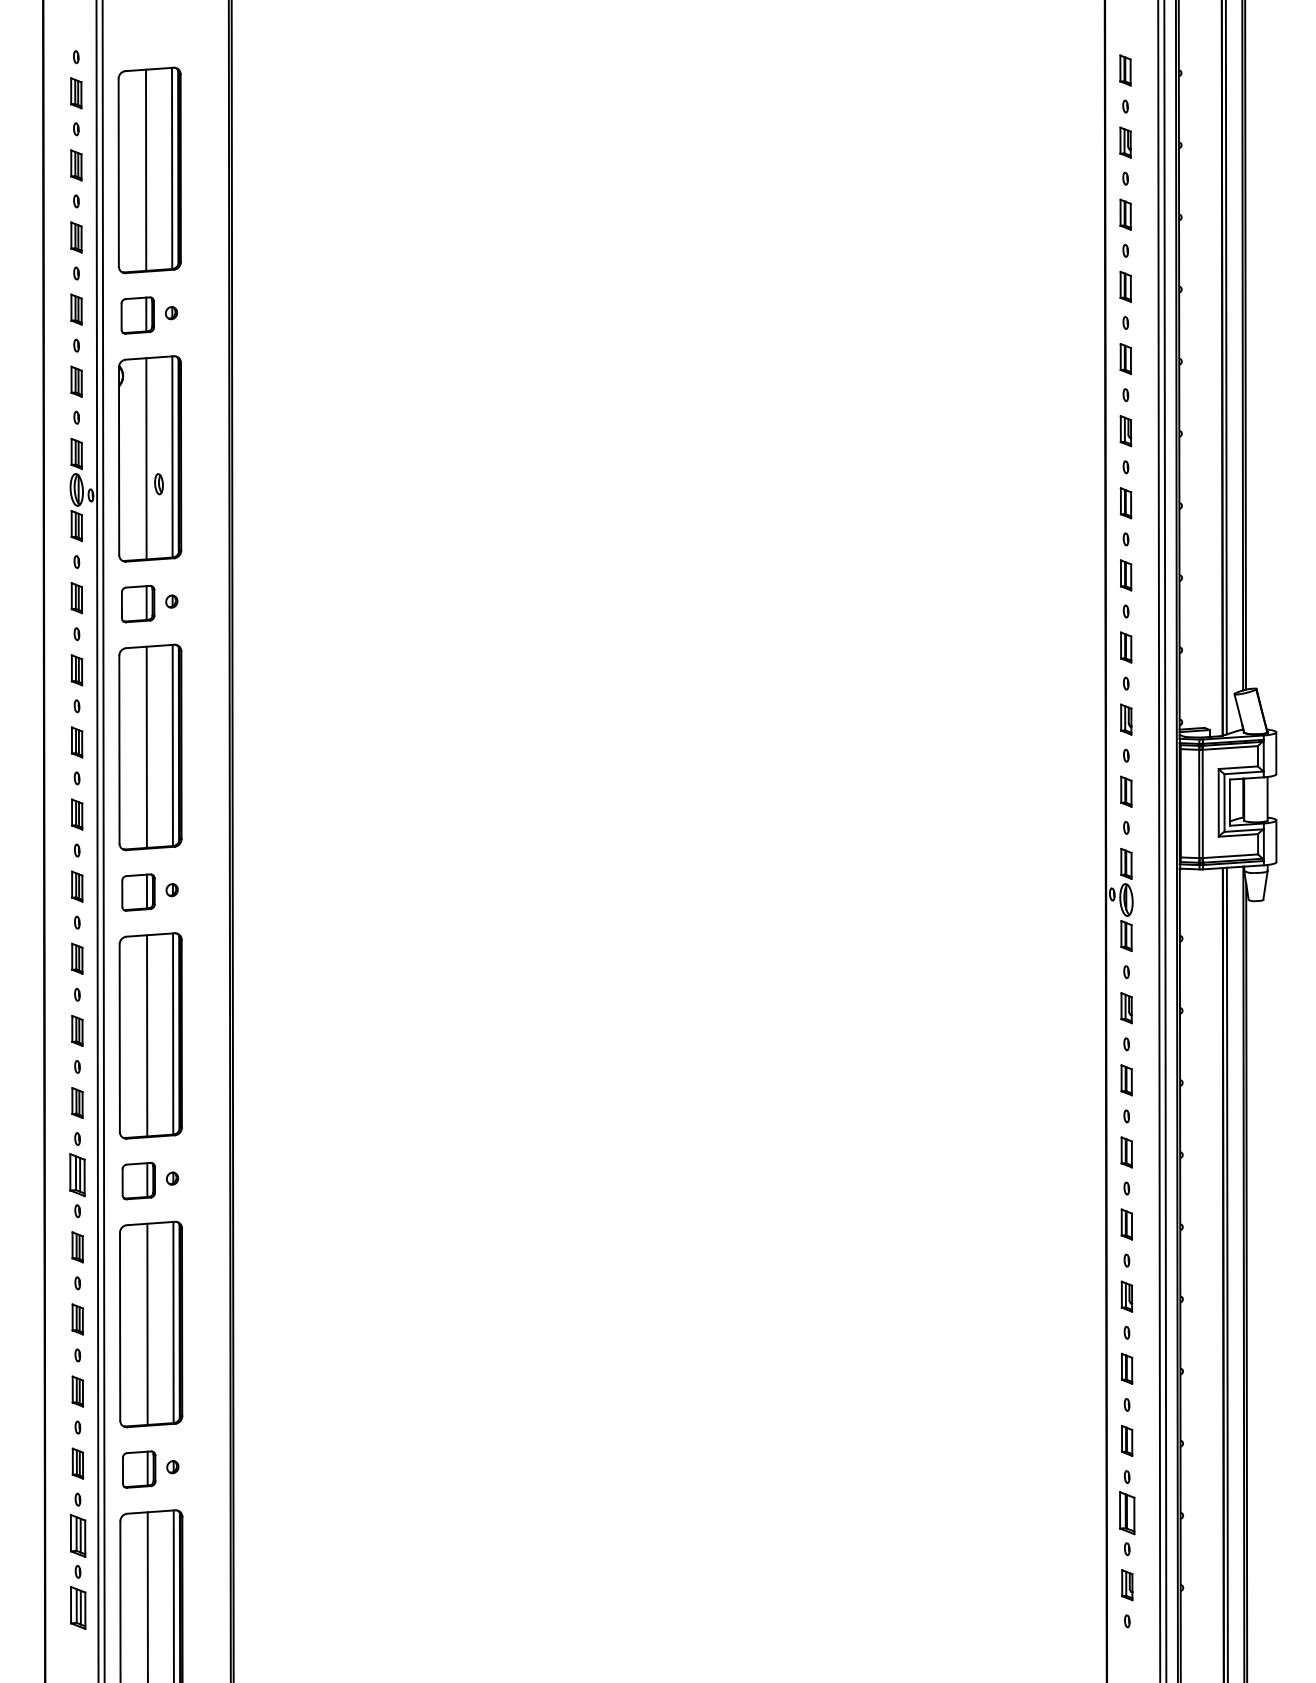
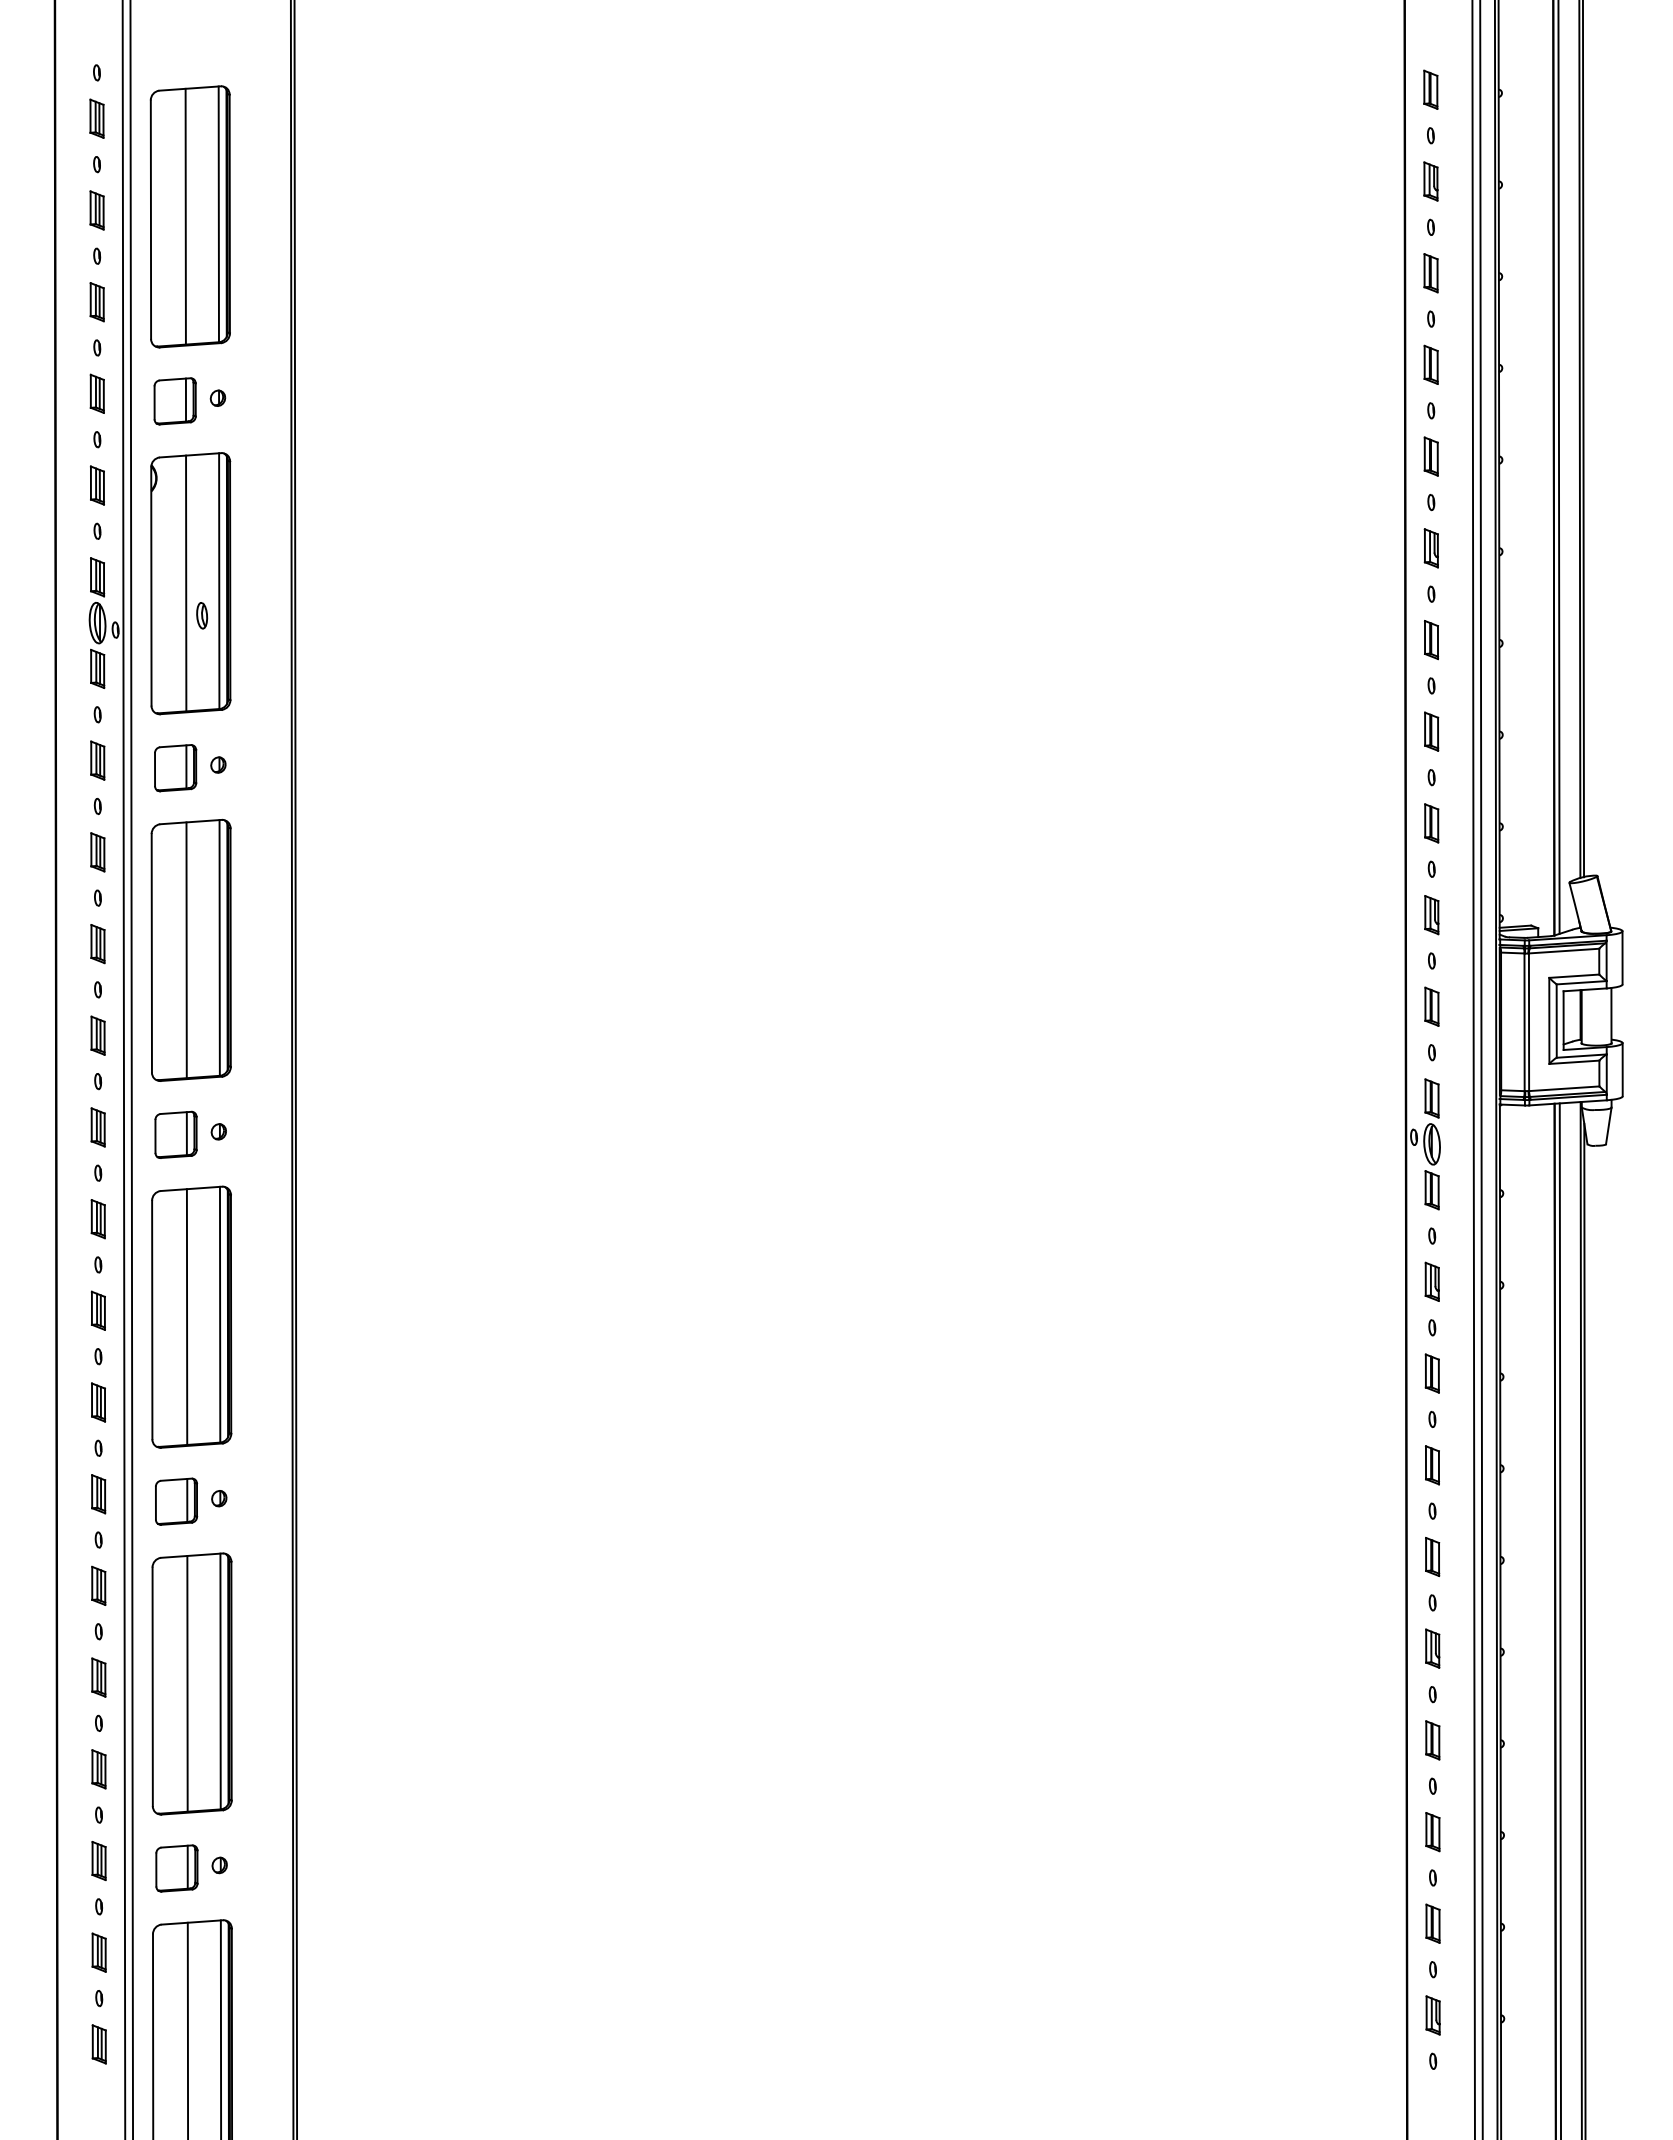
part: (77, 1175) -> (98, 1494), size x0.71
part: (1126, 1512) -> (1432, 1923), size x0.71
part: (77, 1535) -> (98, 1952), size x0.71
part: (77, 1608) -> (98, 2044), size x0.71

